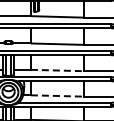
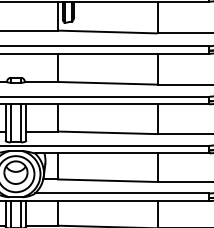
line: (57, 70) -> (107, 132), dashed -> solid
line: (57, 95) -> (107, 179), dashed -> solid

